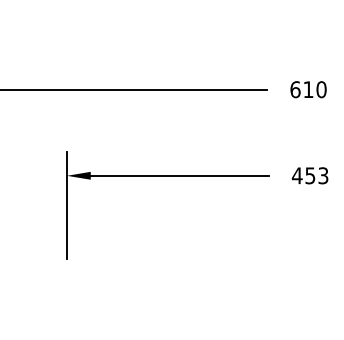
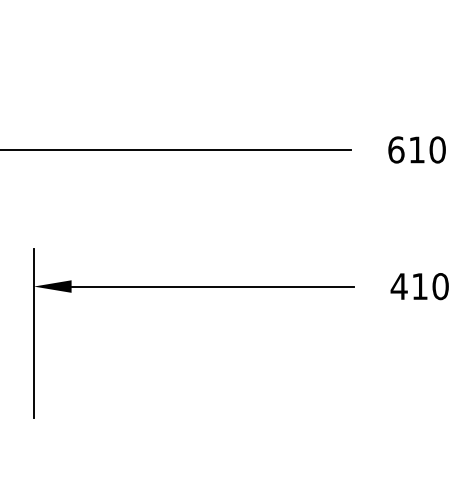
text: (316, 175) -> (429, 286), 453 -> 410

